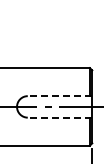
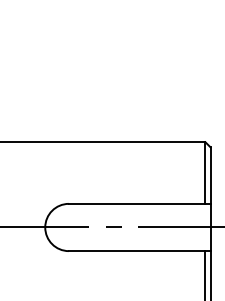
line: (59, 96) -> (138, 204), dashed -> solid
line: (59, 117) -> (138, 250), dashed -> solid

